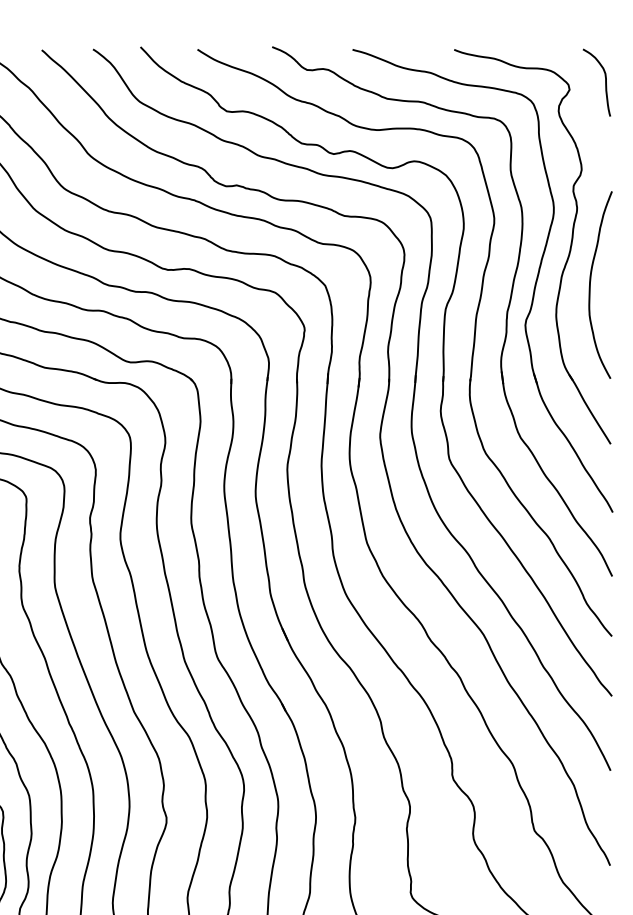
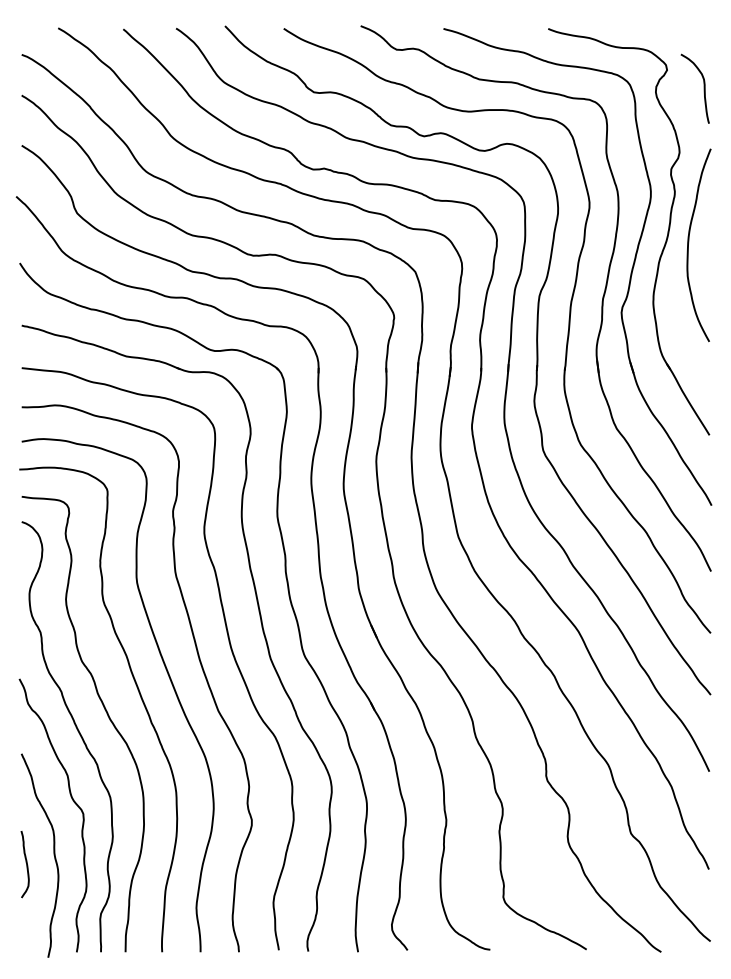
curve: (604, 82) -> (703, 88), moved
curve: (591, 282) -> (689, 242), moved

